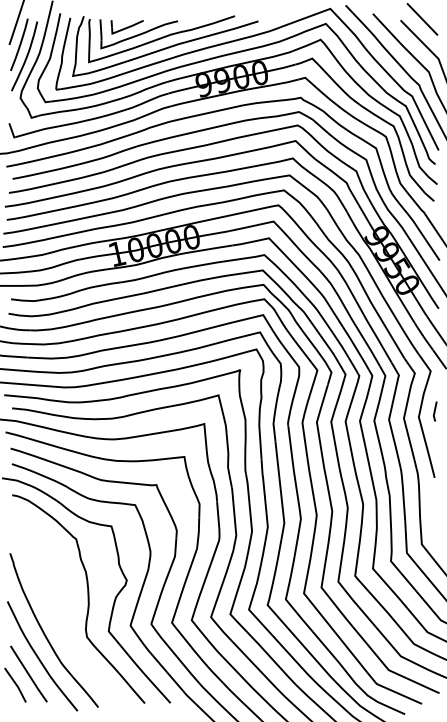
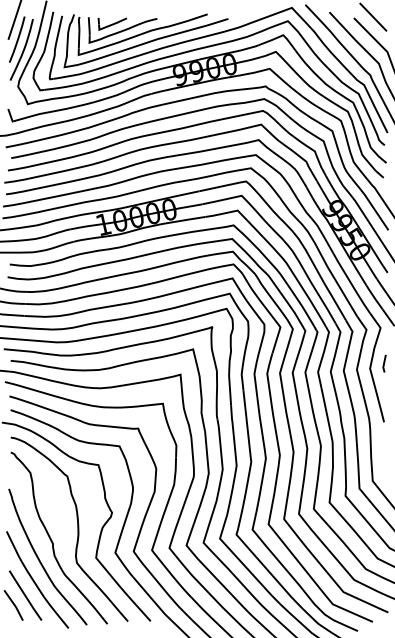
curve: (59, 611) -> (52, 540), added

